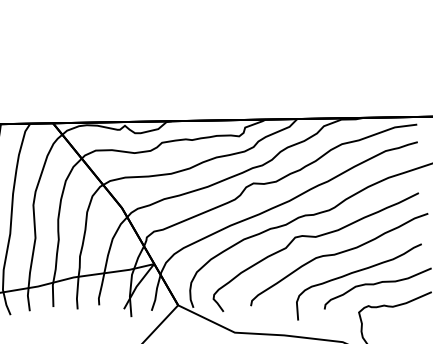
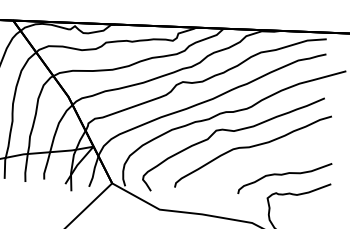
curve: (354, 273) -> (265, 164), removed

